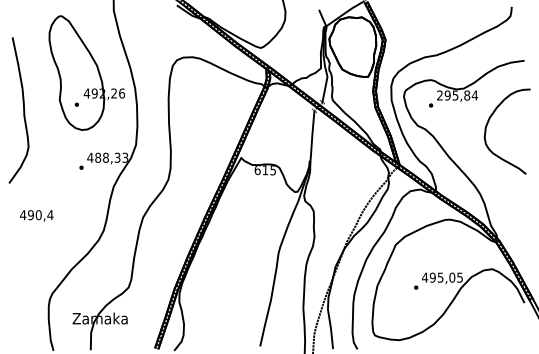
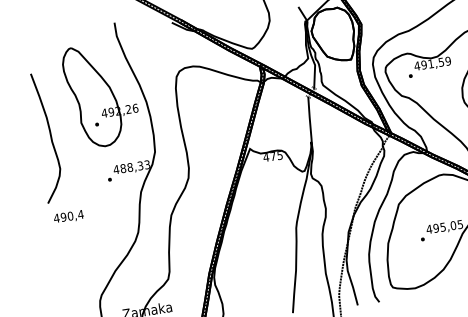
text: (457, 95) -> (432, 63), 295,84 -> 491,59
text: (261, 170) -> (269, 157), 615 -> 475
text: (36, 215) -> (68, 216), moved

